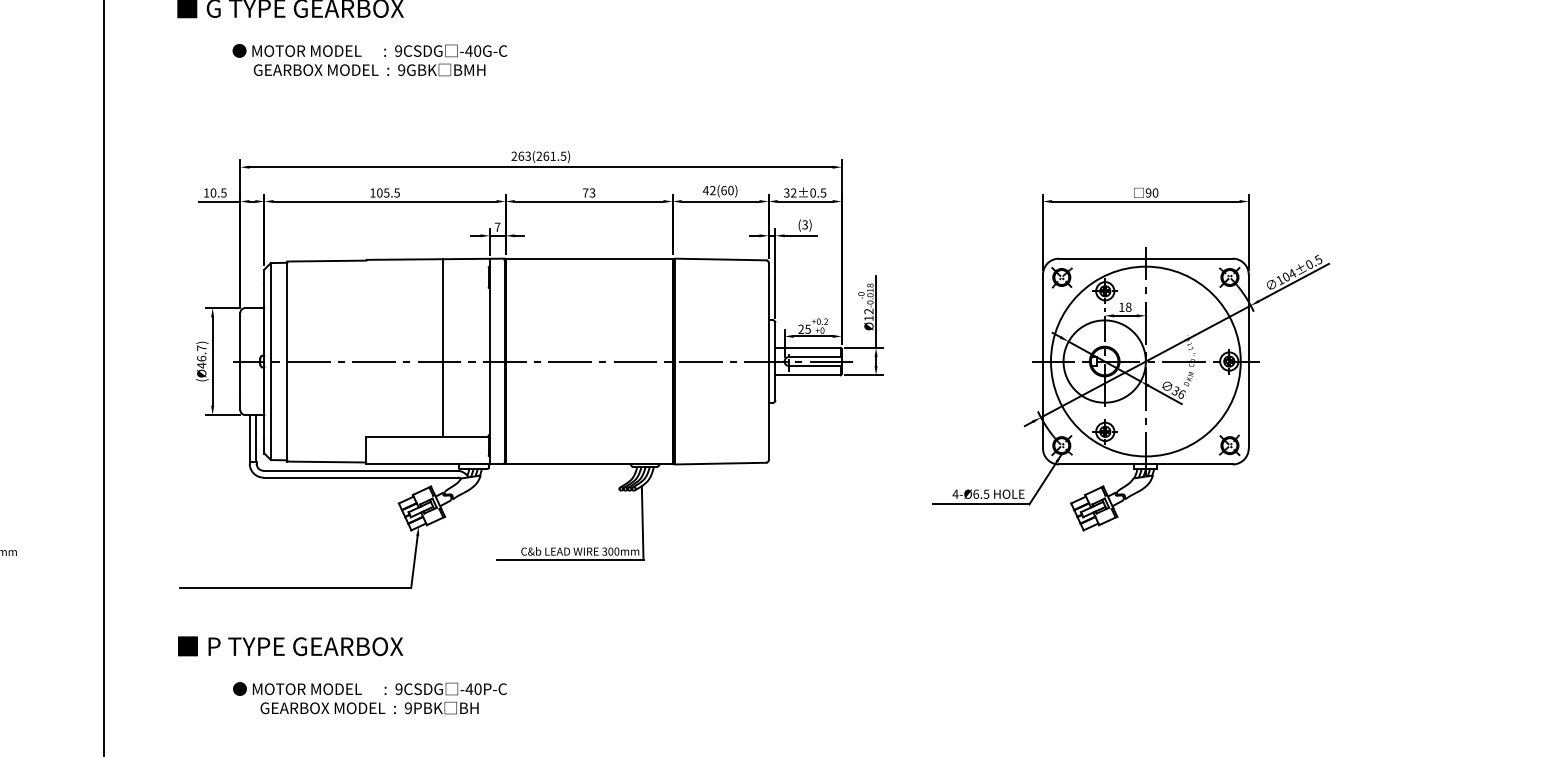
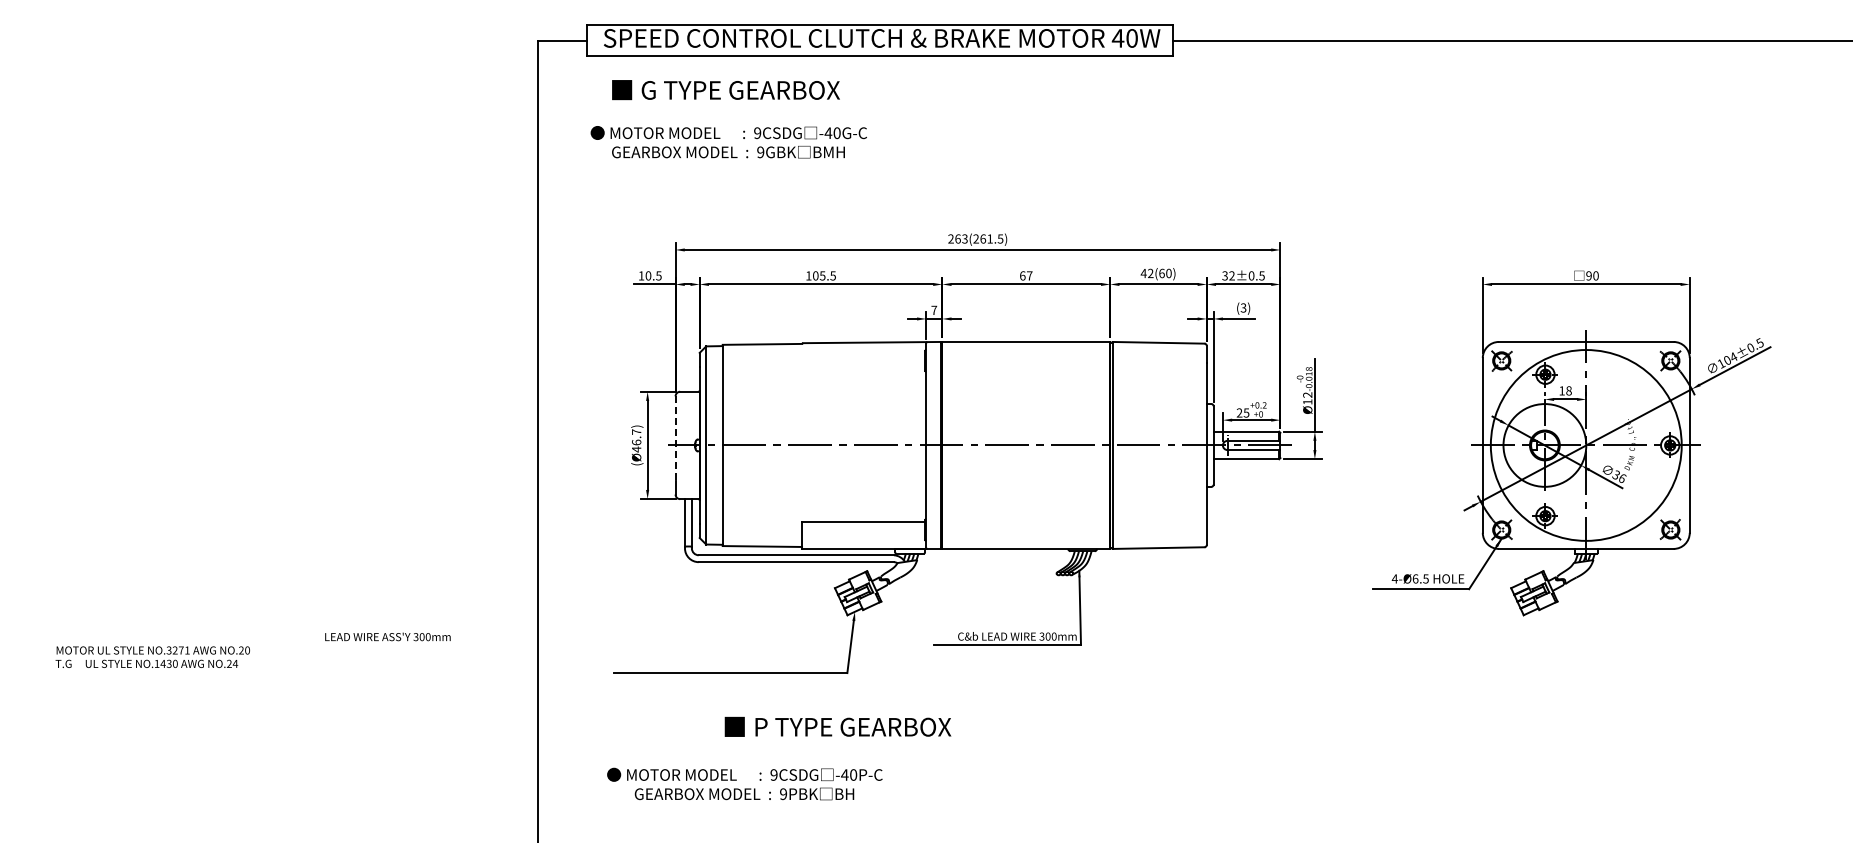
text: (369, 60) -> (728, 142), moved
text: (589, 192) -> (1026, 275), 73 -> 67
line: (443, 347) -> (879, 431), removed
line: (240, 355) -> (675, 439), solid -> dashed
text: (290, 645) -> (837, 726), moved
text: (369, 697) -> (744, 783), moved

